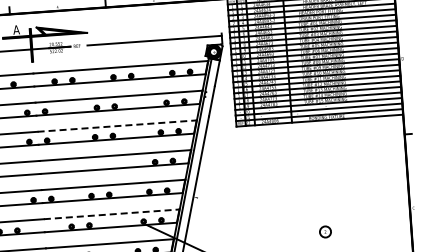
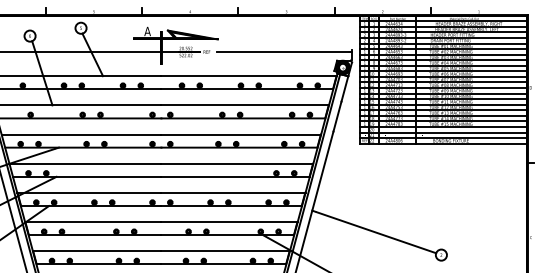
line: (117, 125) -> (241, 134), dashed -> solid
line: (257, 213) -> (374, 231), added
line: (112, 214) -> (230, 222), dashed -> solid

